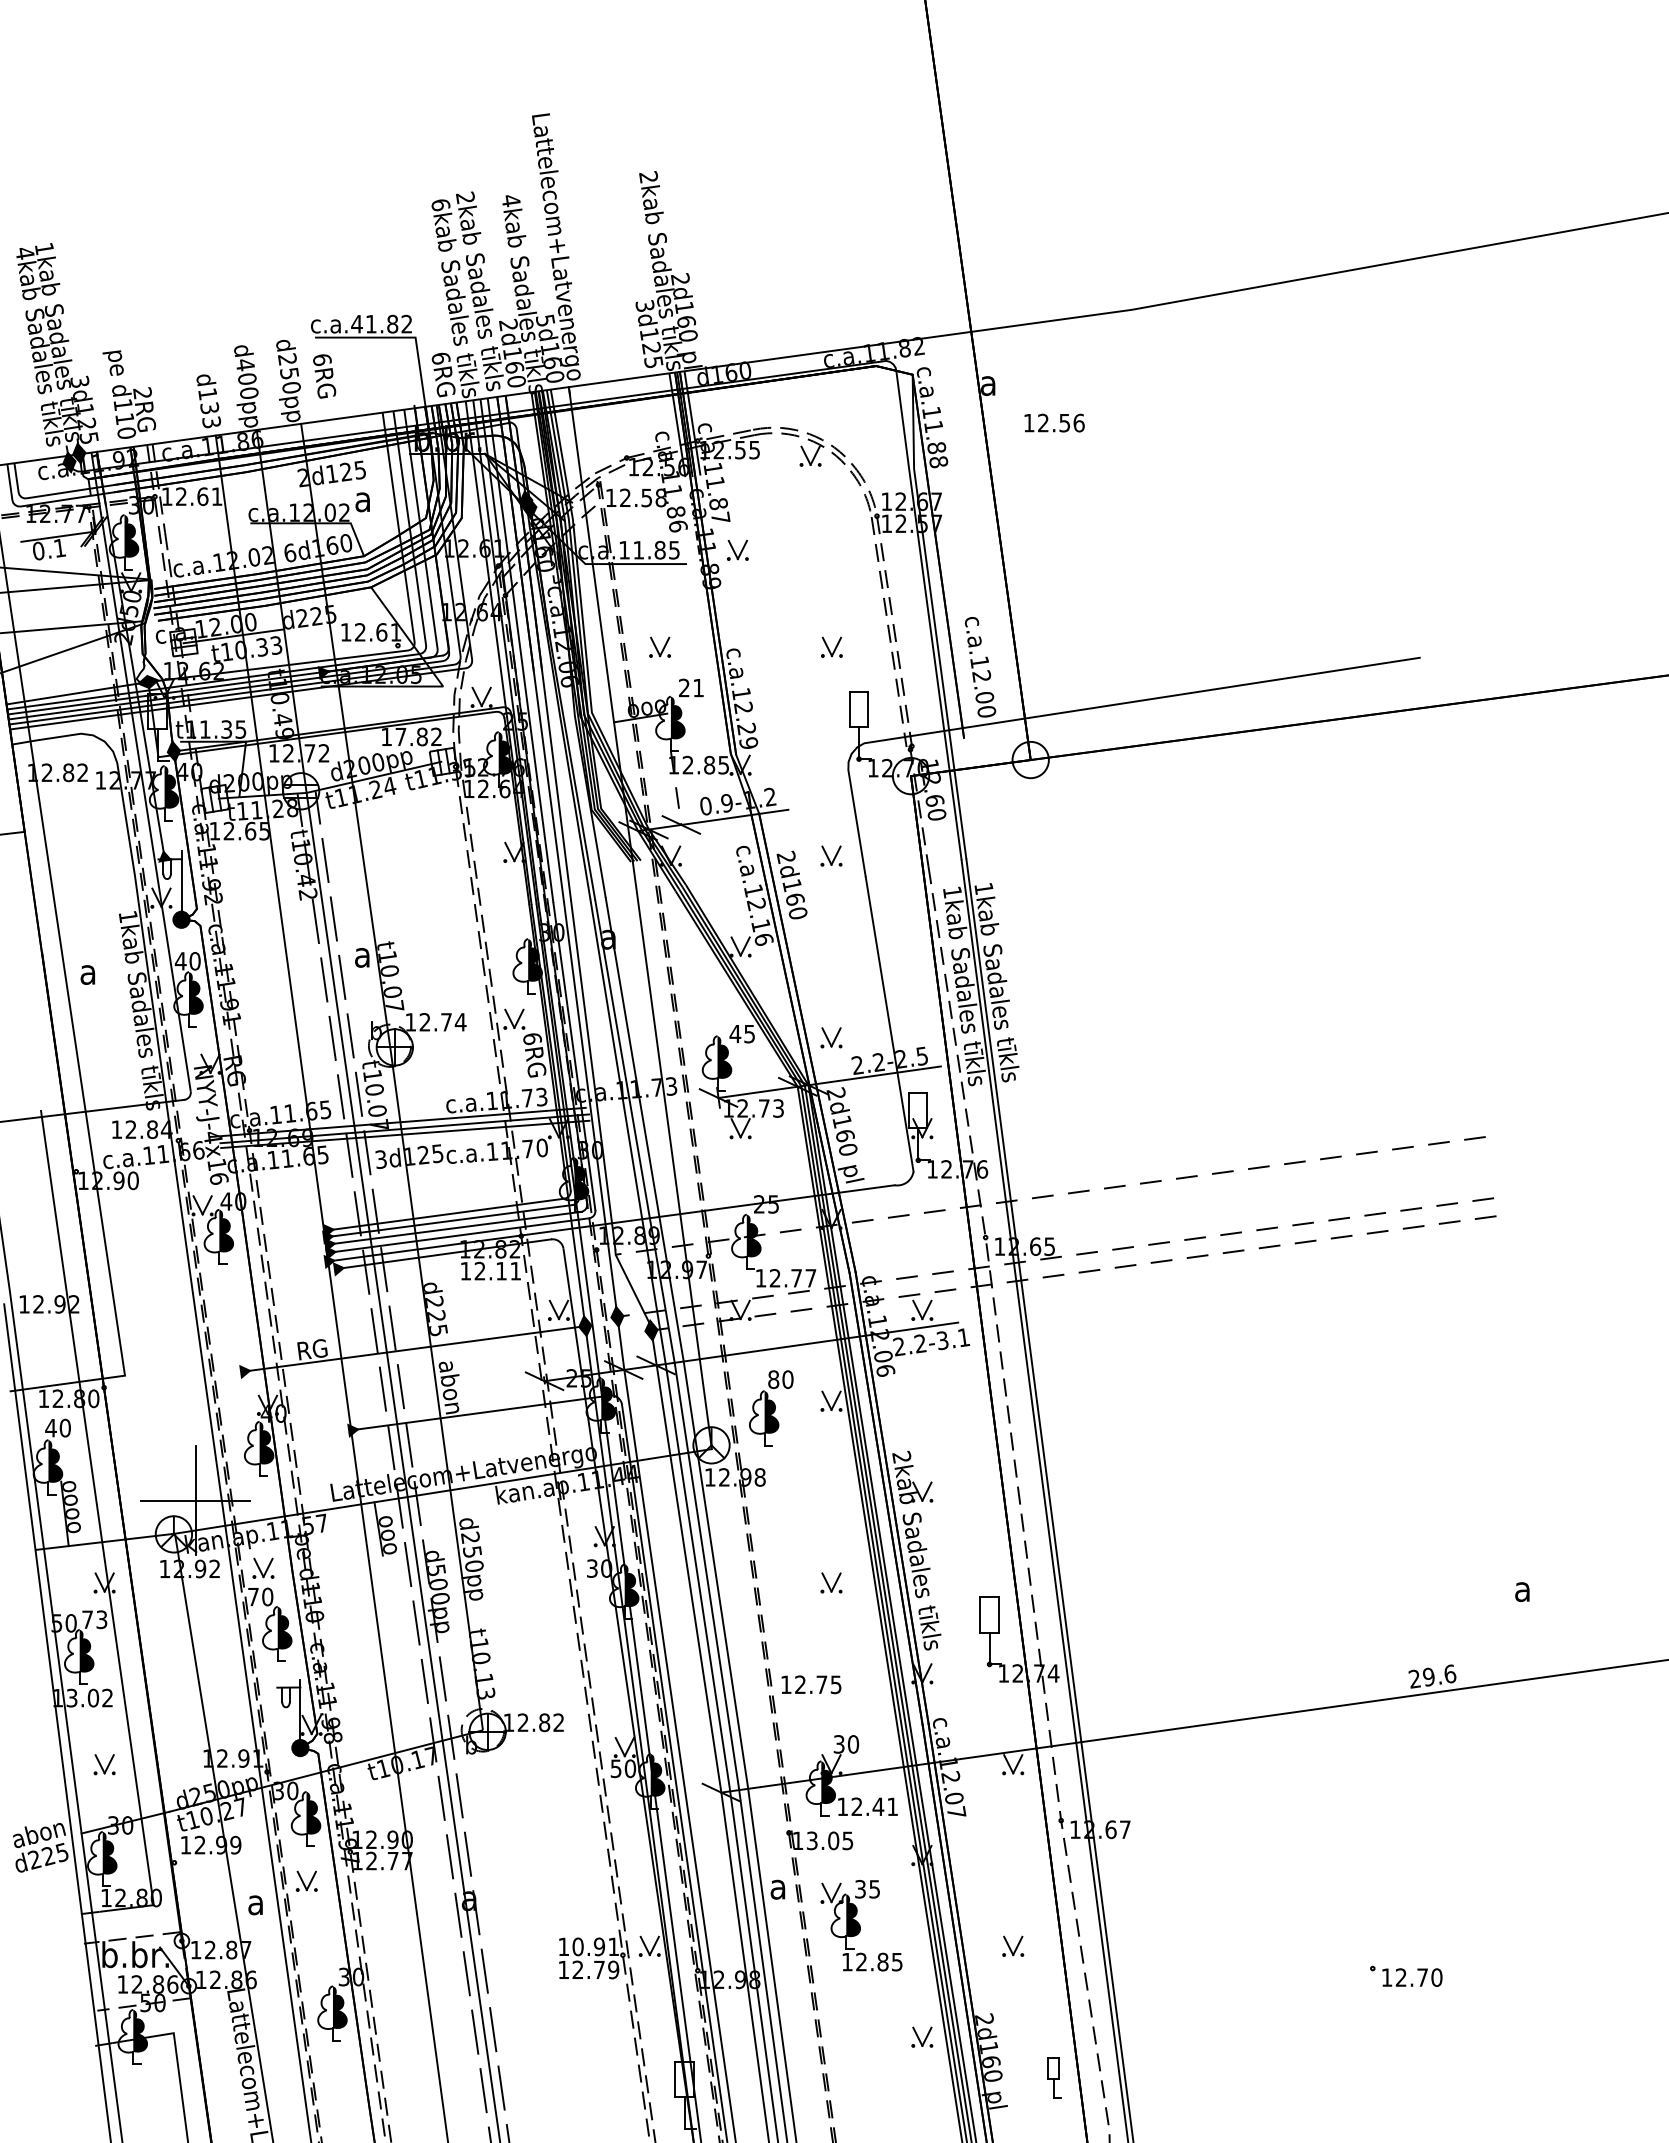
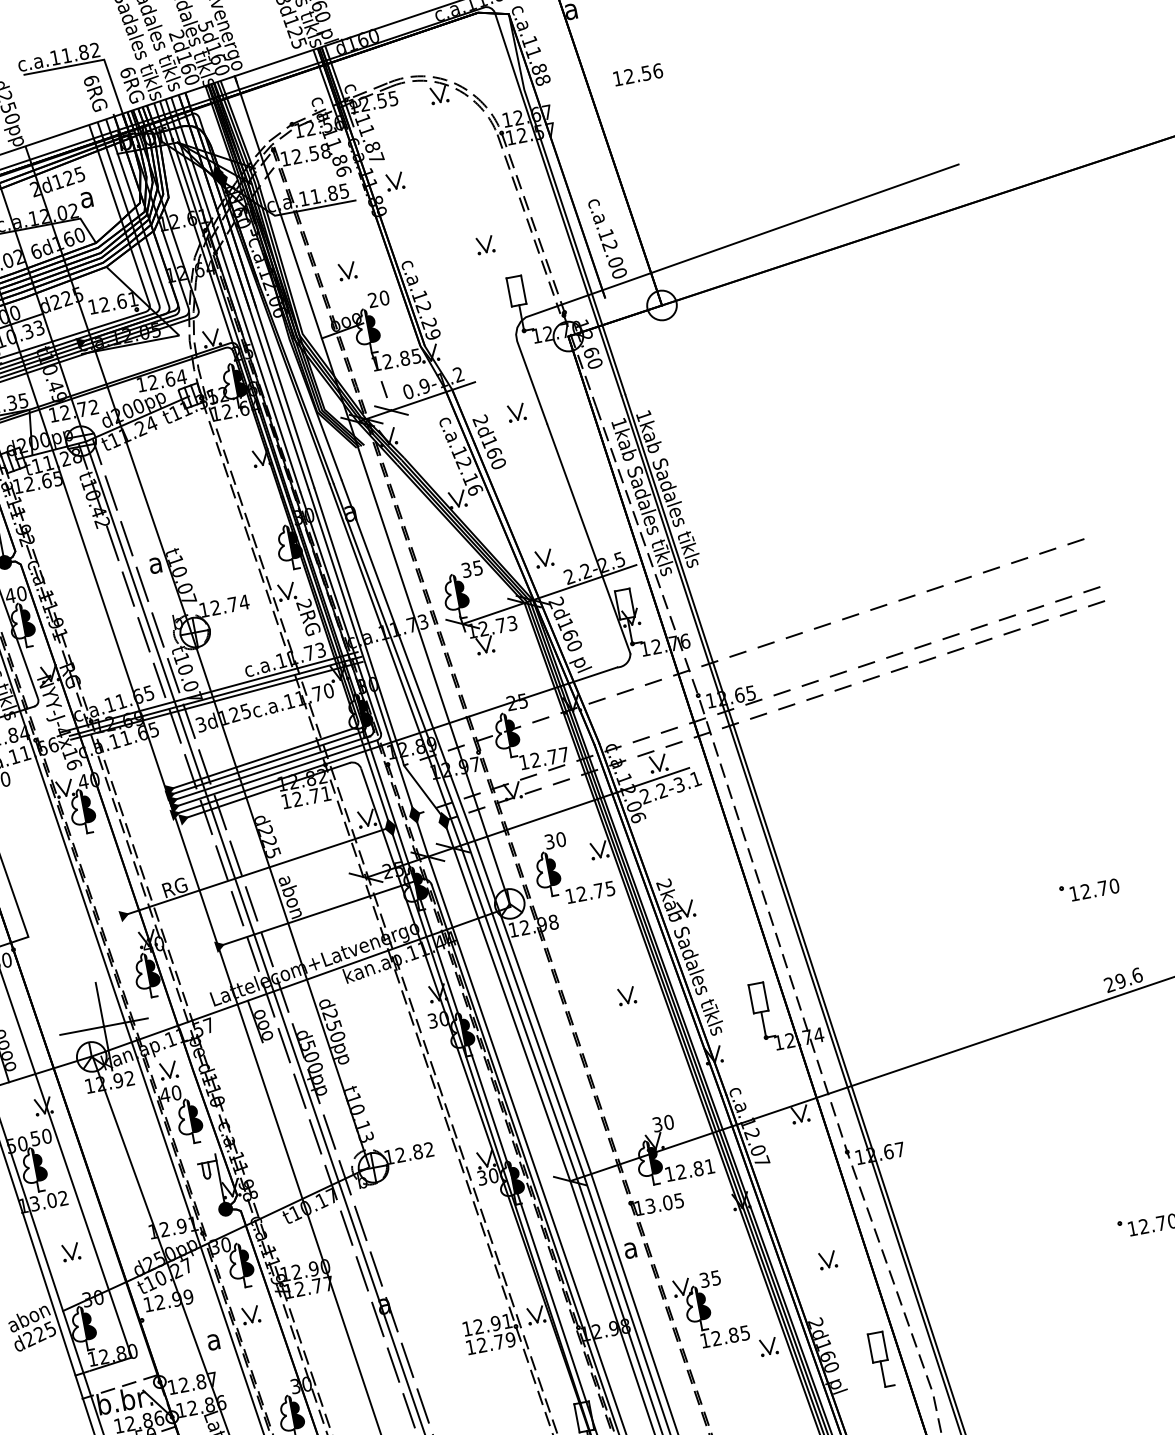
text: (356, 324) -> (54, 58), c.a.41.82 -> c.a.11.82
text: (324, 376) -> (95, 93), moved
text: (1054, 422) -> (638, 74), moved
text: (698, 687) -> (384, 297), 21 -> 20
text: (418, 736) -> (167, 379), 17.82 -> 12.64
text: (735, 1033) -> (466, 569), 45 -> 35
text: (531, 1038) -> (303, 604), 6RG -> 2RG
text: (501, 1271) -> (314, 796), 12.11 -> 12.71
text: (773, 1379) -> (549, 841), 80 -> 30
part: (1412, 1559) -> (1089, 889), added
text: (253, 1597) -> (165, 1095), 70 -> 40
text: (94, 1619) -> (40, 1137), 73 -> 50
text: (811, 1684) -> (590, 892), moved
text: (616, 1768) -> (482, 1177), 50 -> 30
text: (878, 1806) -> (698, 1168), 12.41 -> 12.81
part: (861, 1925) -> (710, 1309), moved
text: (577, 1946) -> (478, 1326), 10.91 -> 12.91
part: (1054, 2078) -> (881, 1360), size x1.67

